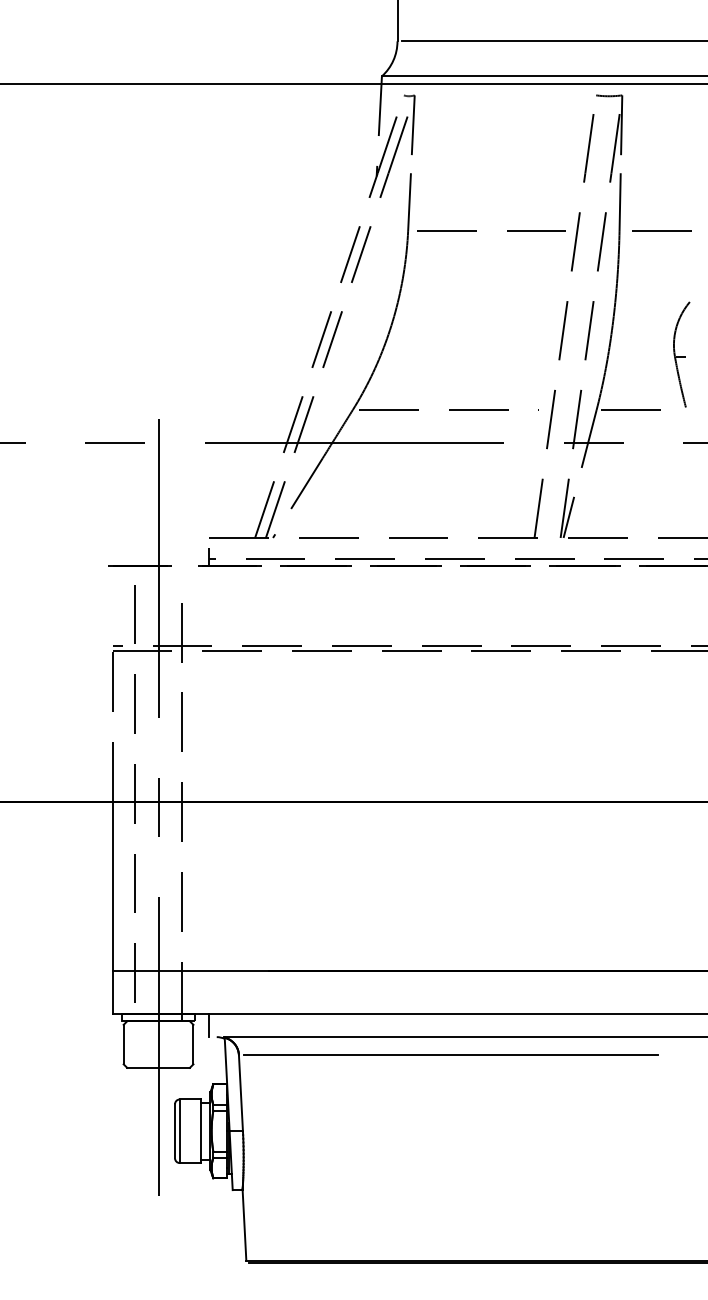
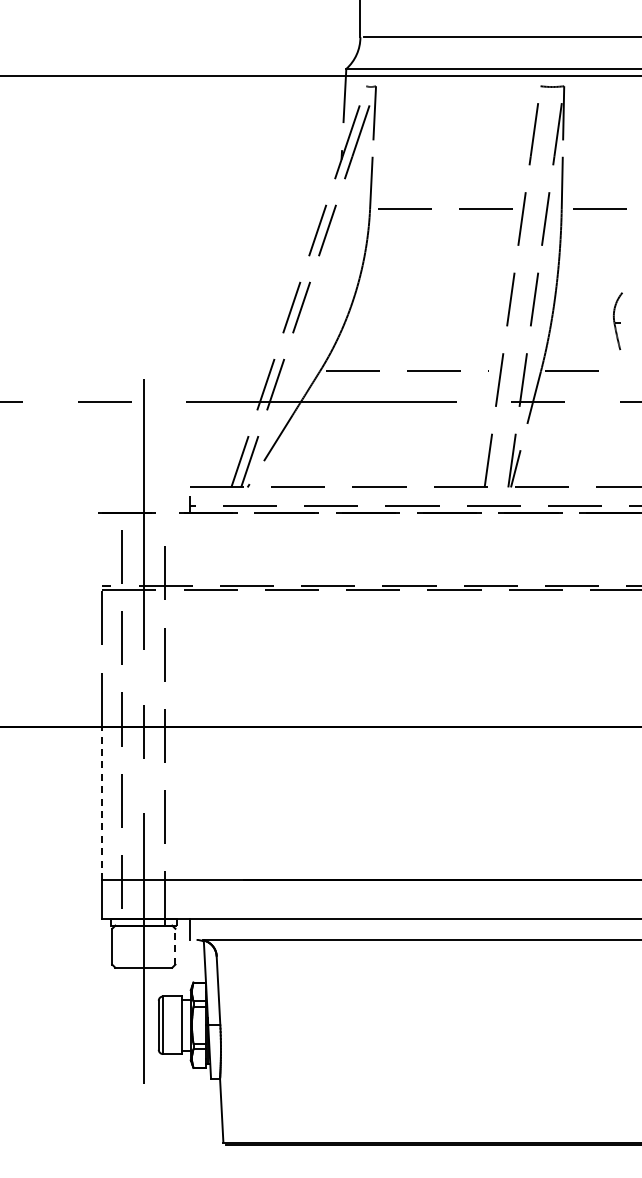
part: (681, 354) -> (617, 321), size x0.6
line: (112, 886) -> (102, 803), solid -> dashed
line: (193, 1044) -> (175, 946), solid -> dashed
line: (450, 1055) -> (408, 956), removed

